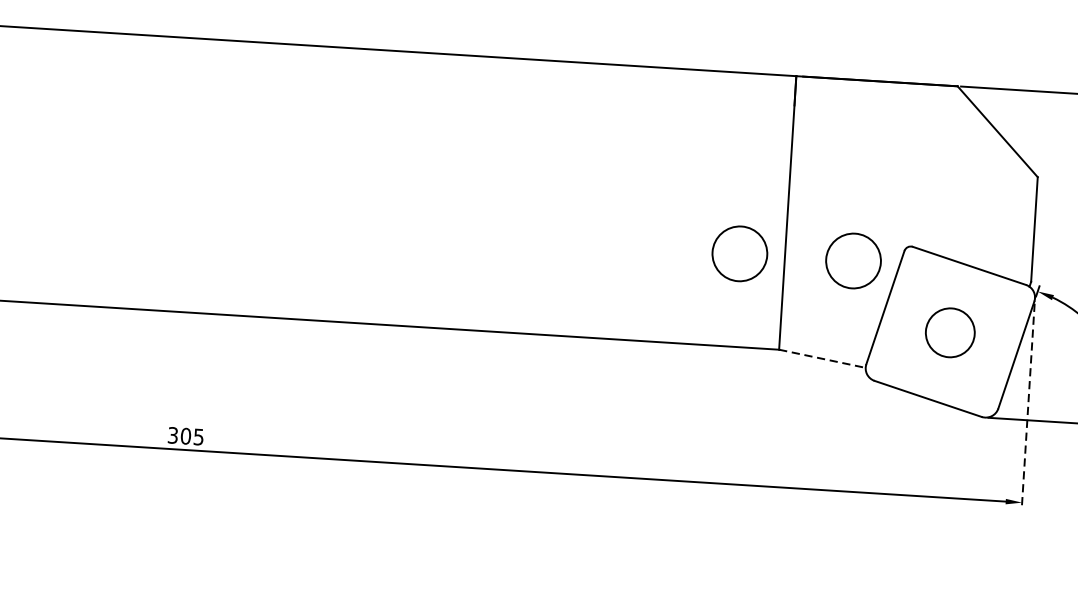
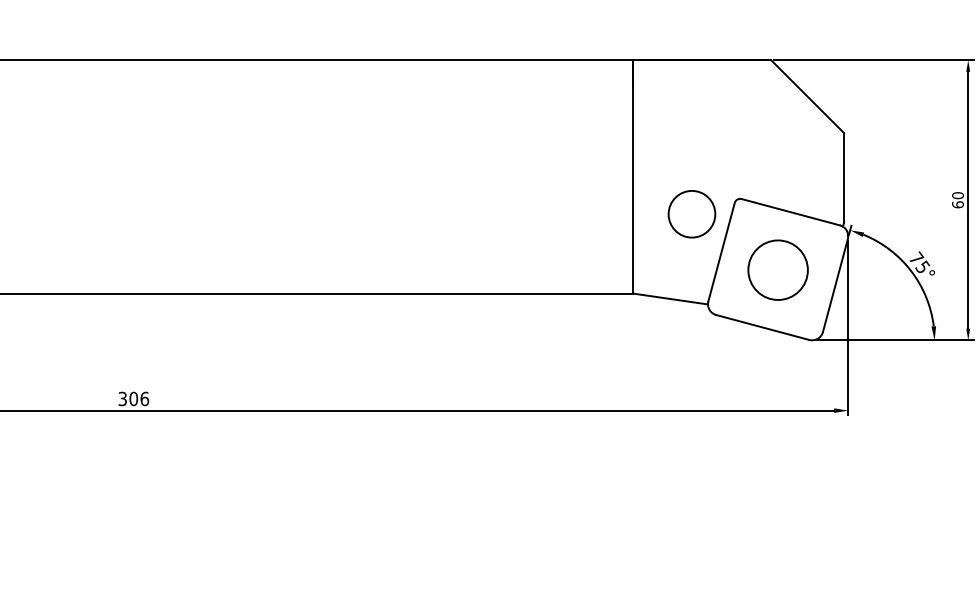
circle: (739, 254) -> (594, 214), removed
circle: (949, 332) -> (777, 269), size x1.43
line: (822, 359) -> (670, 299), dashed -> solid
line: (1028, 406) -> (848, 328), dashed -> solid
text: (198, 436) -> (144, 398), 305 -> 306

